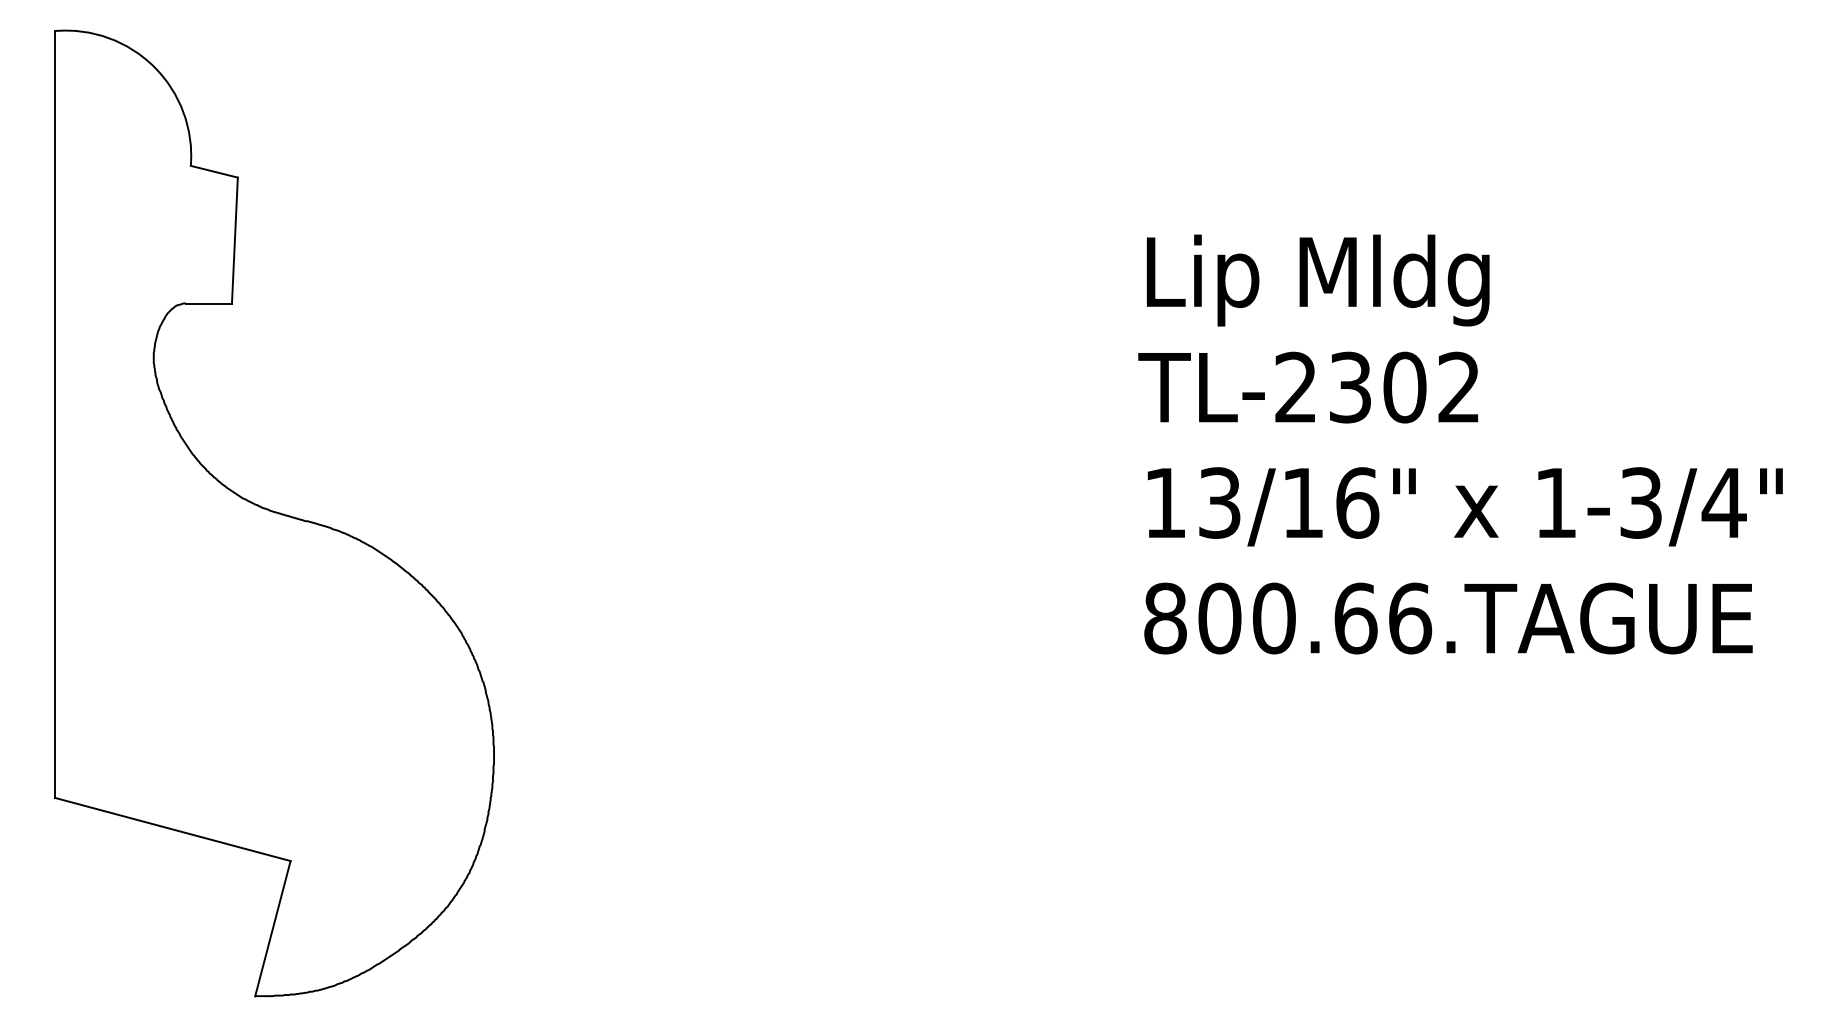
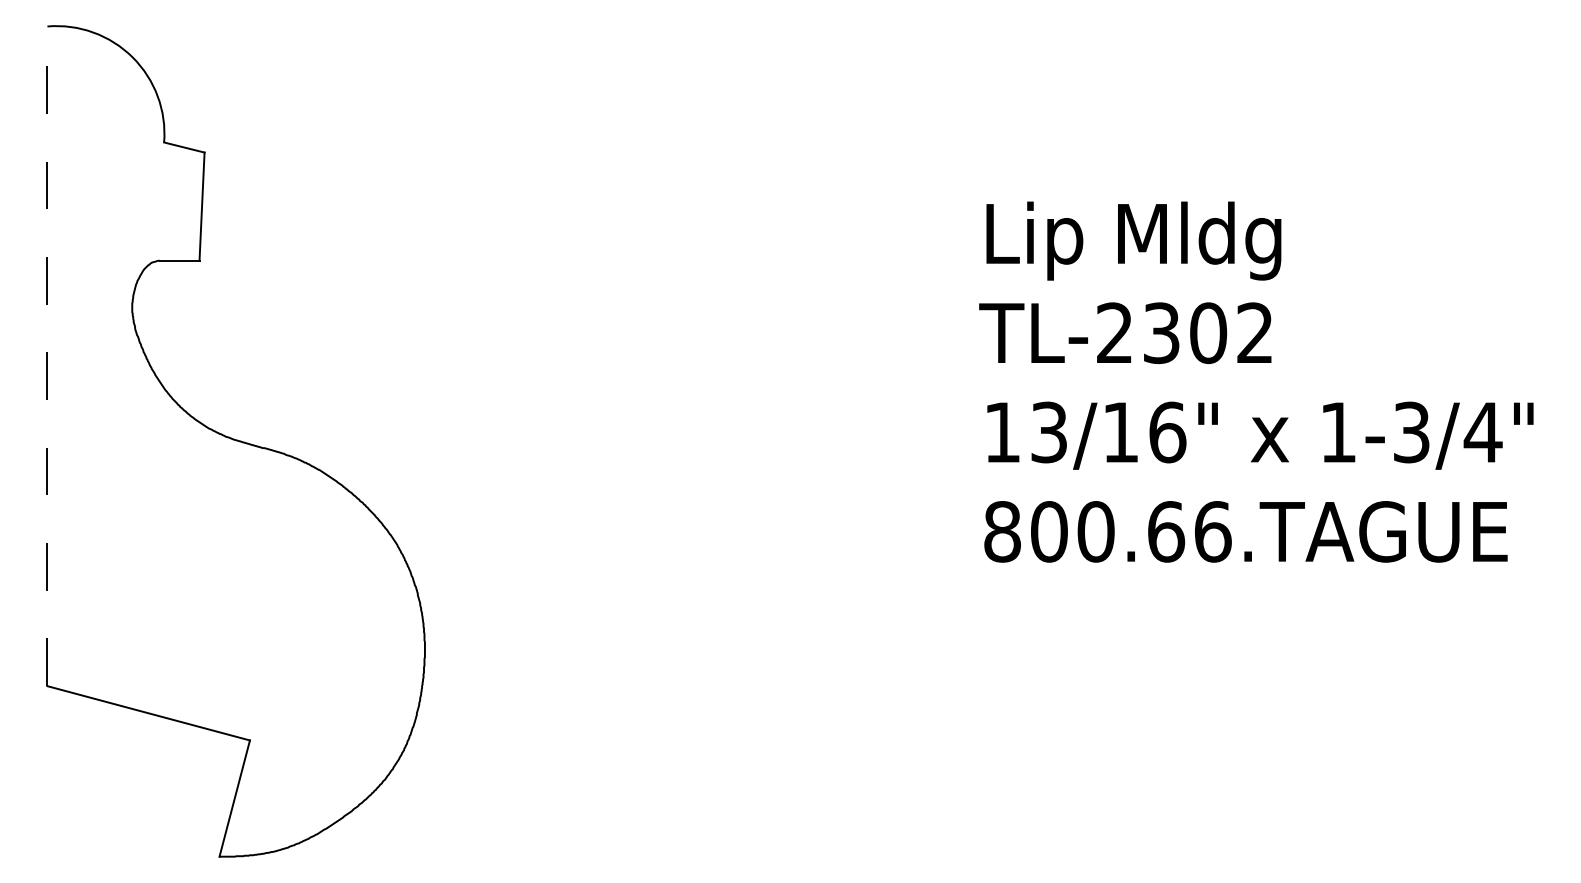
line: (55, 414) -> (47, 356), solid -> dashed

